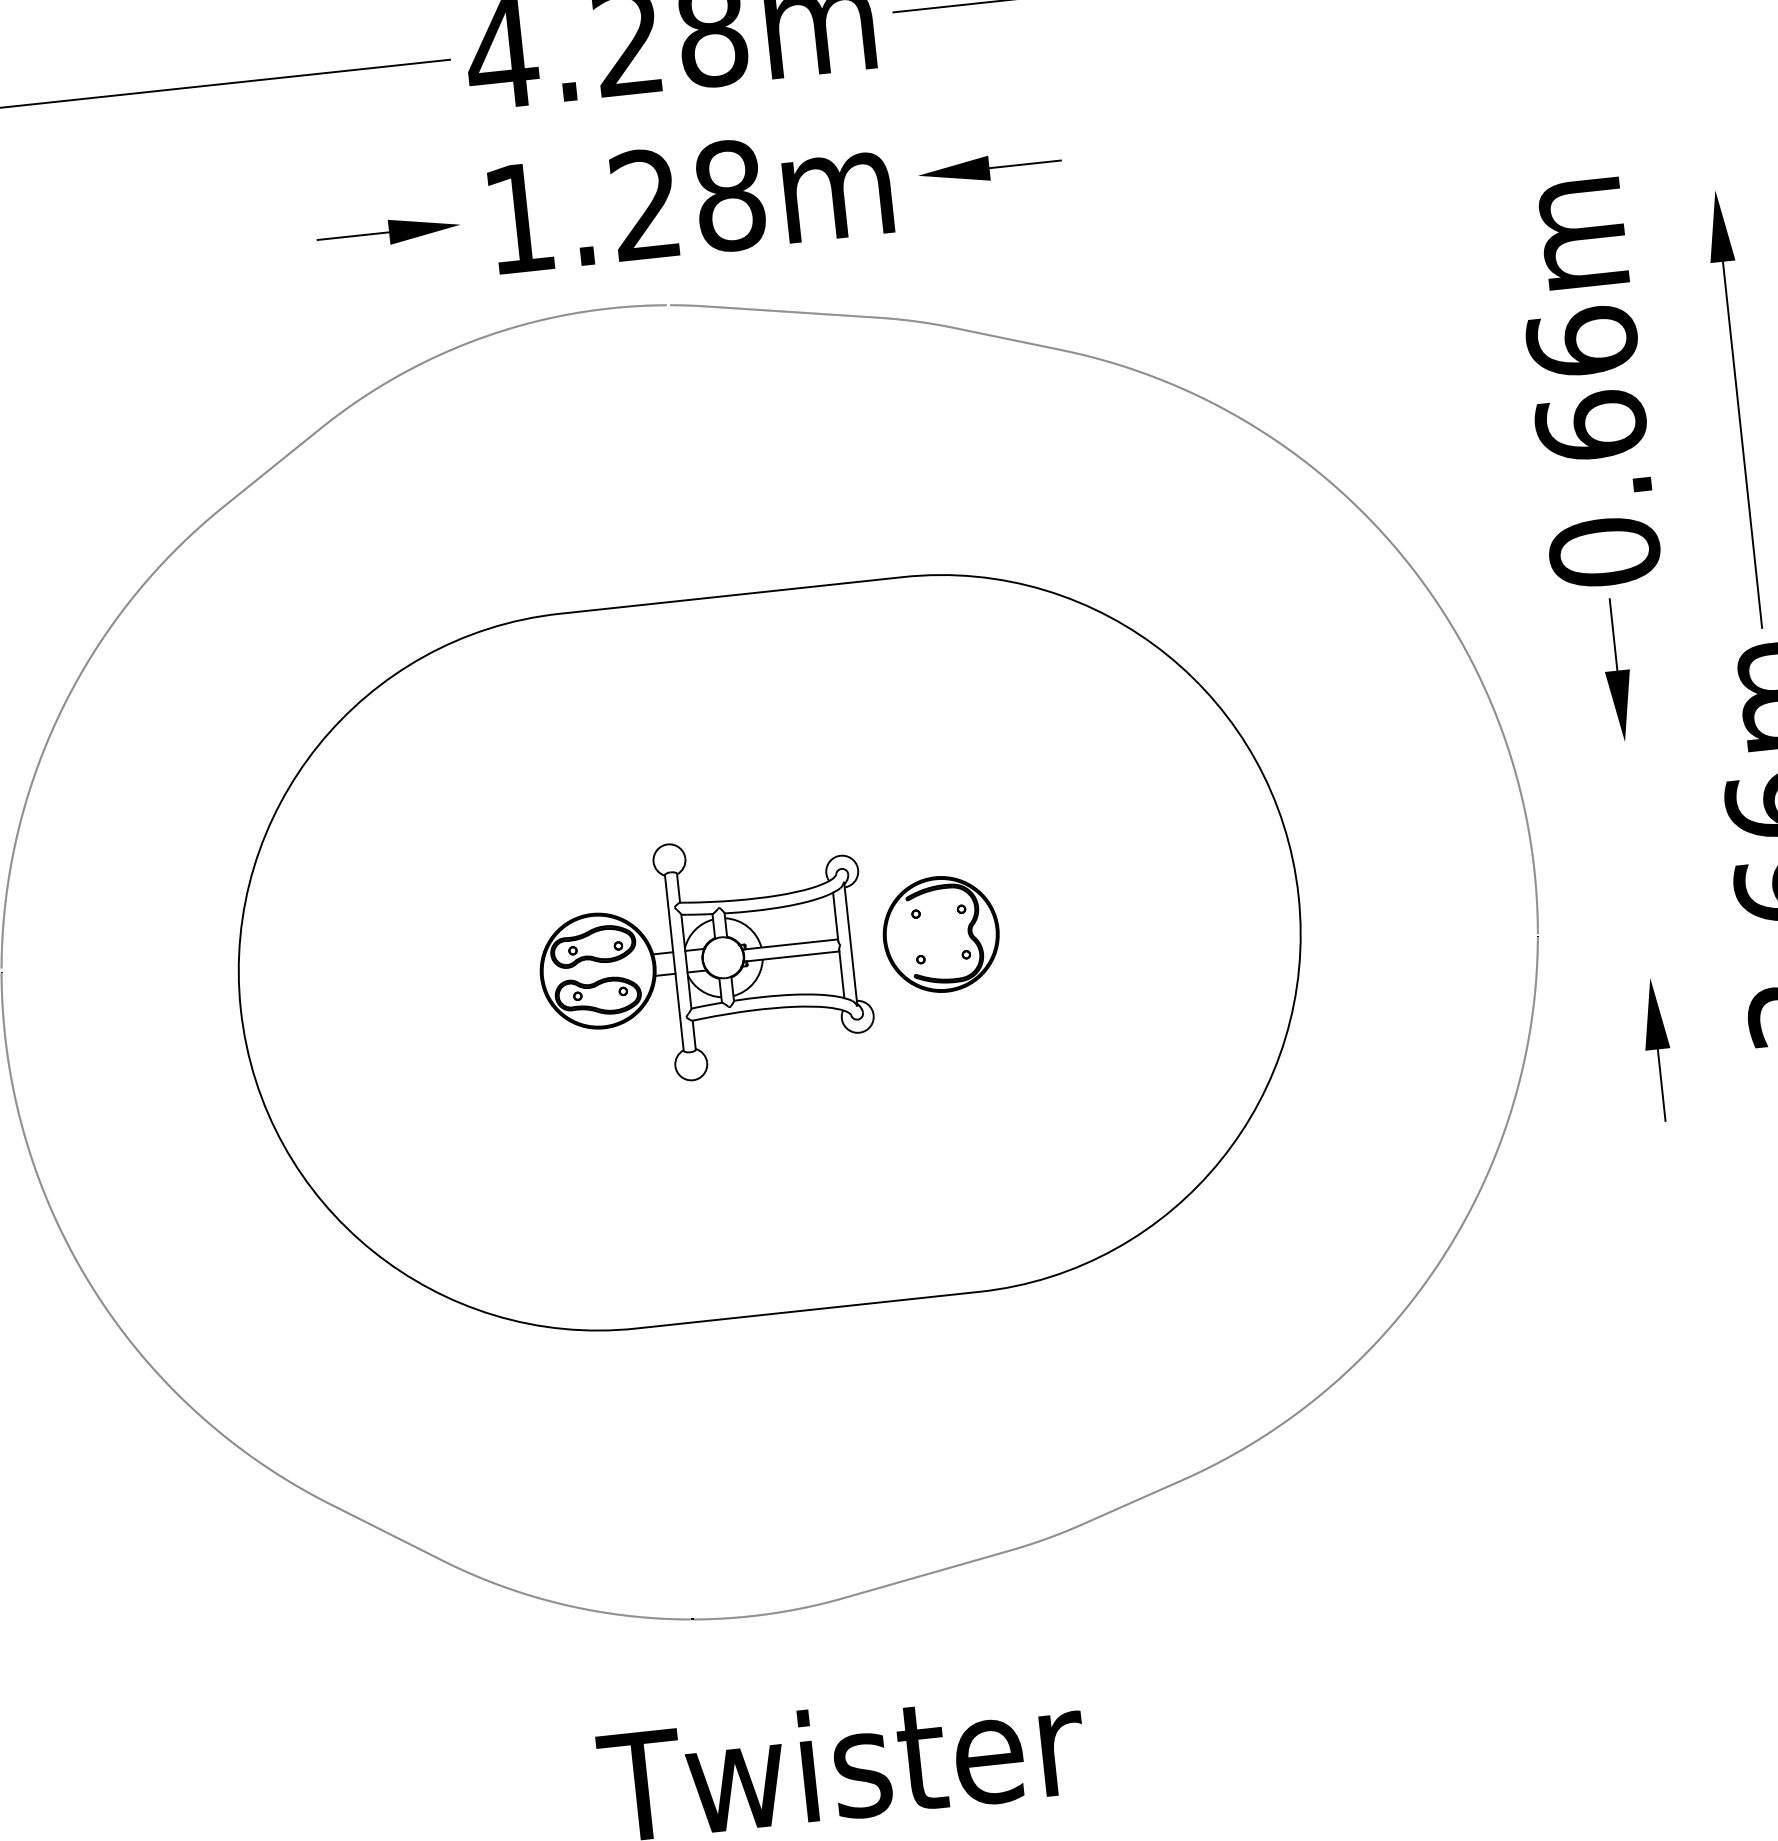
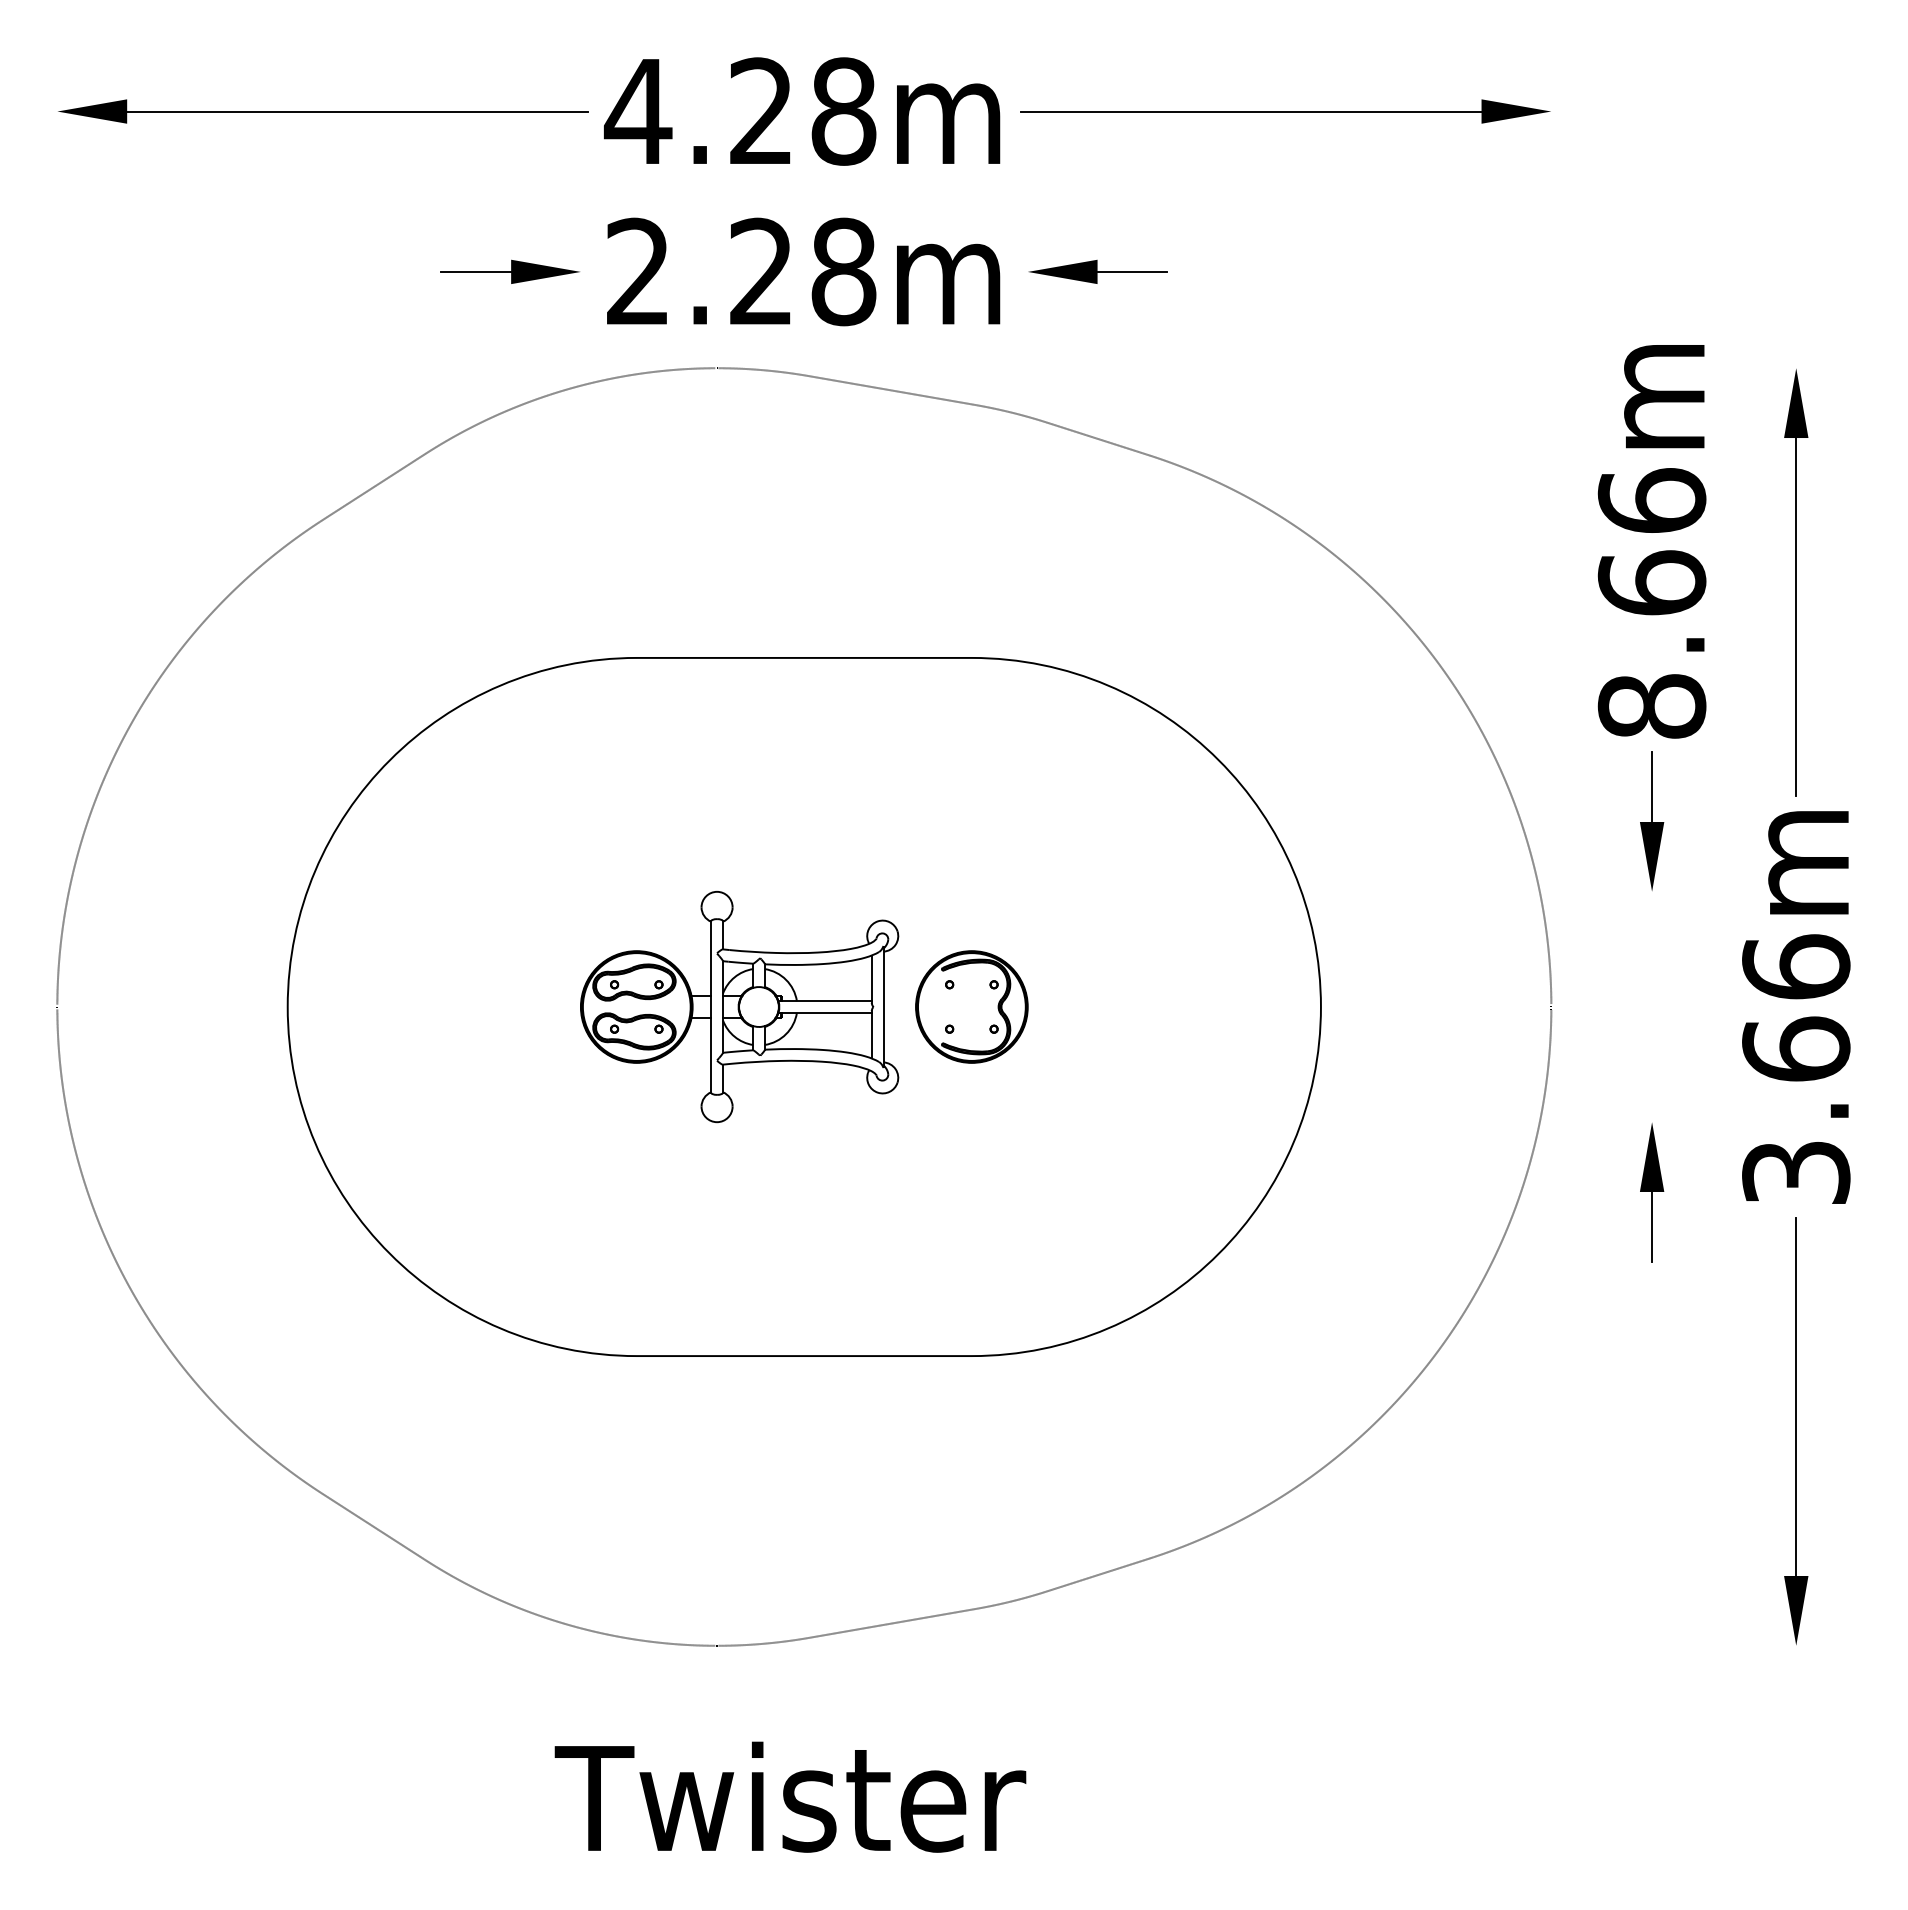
text: (518, 217) -> (637, 270), 1.28m -> 2.28m
text: (1605, 552) -> (1652, 706), 0.66m -> 8.66m

